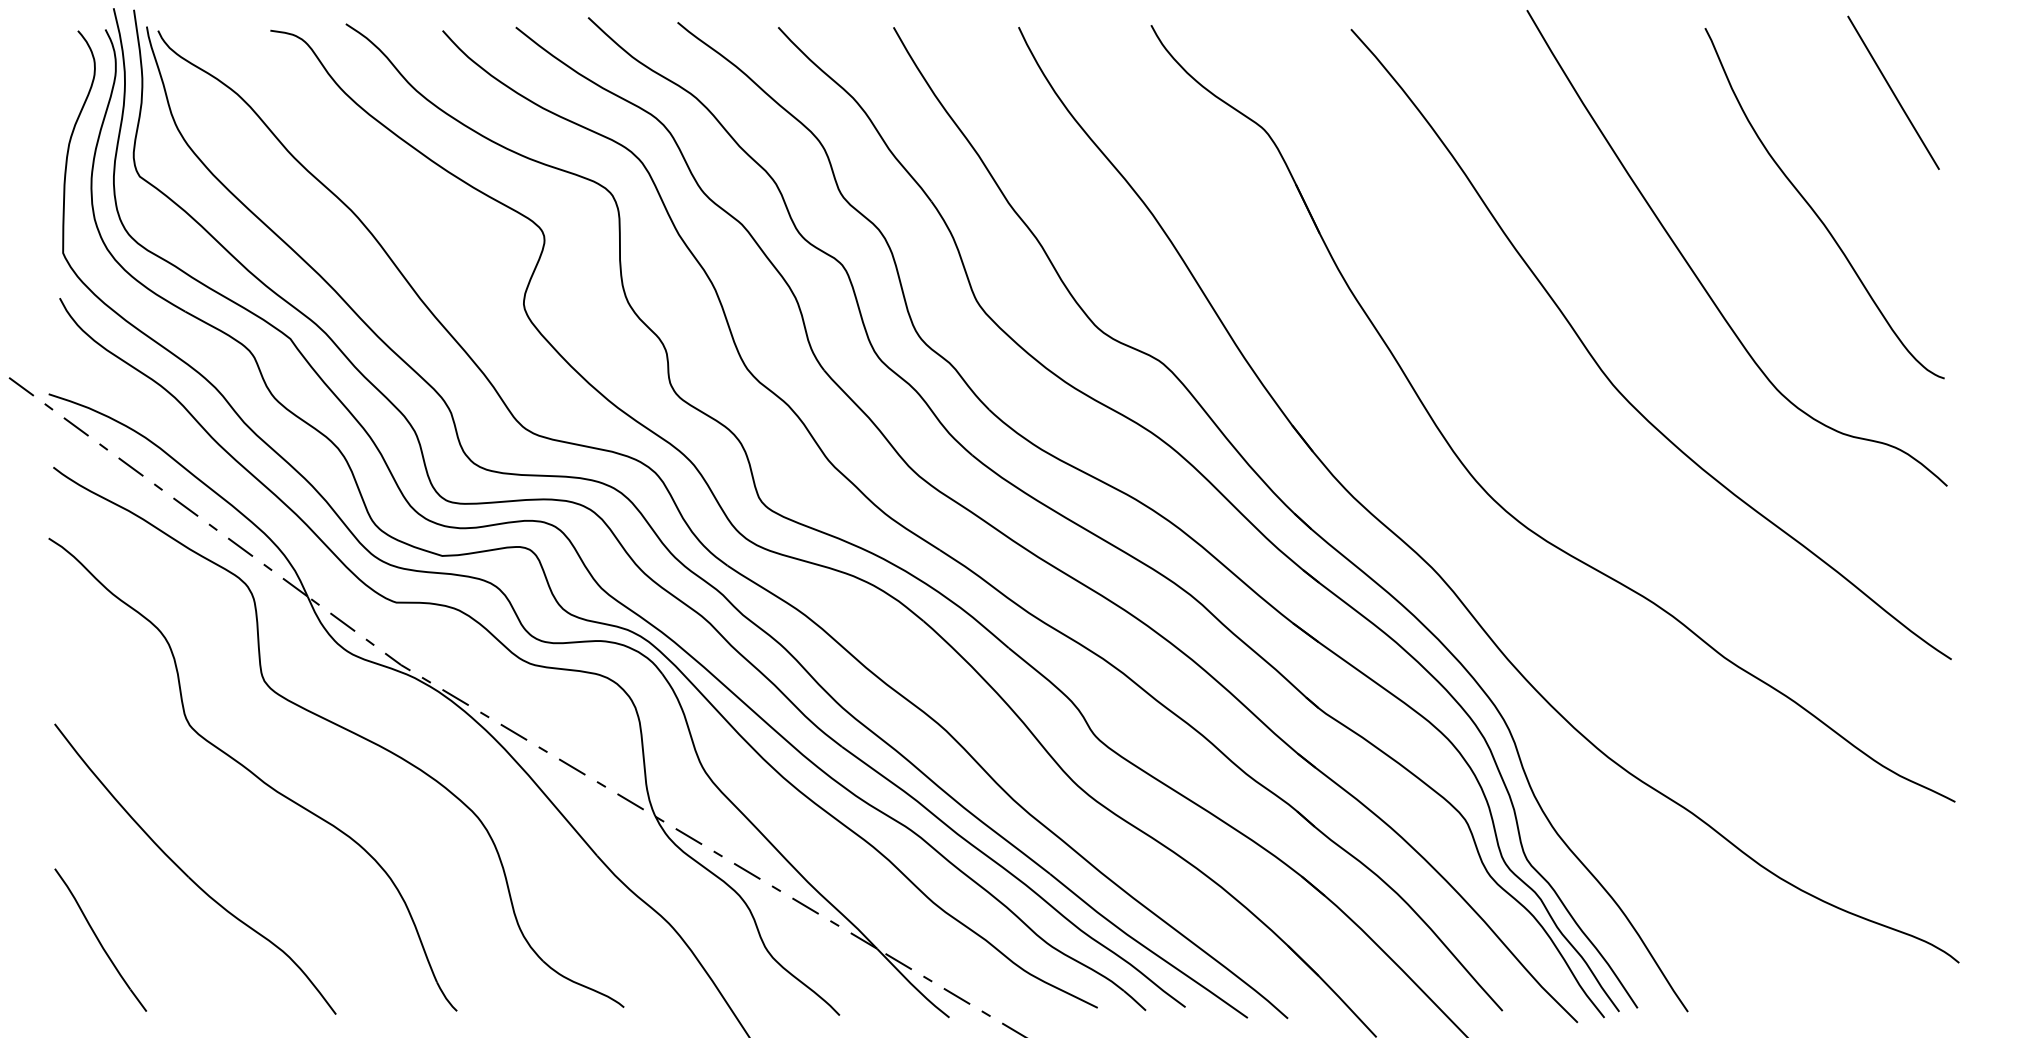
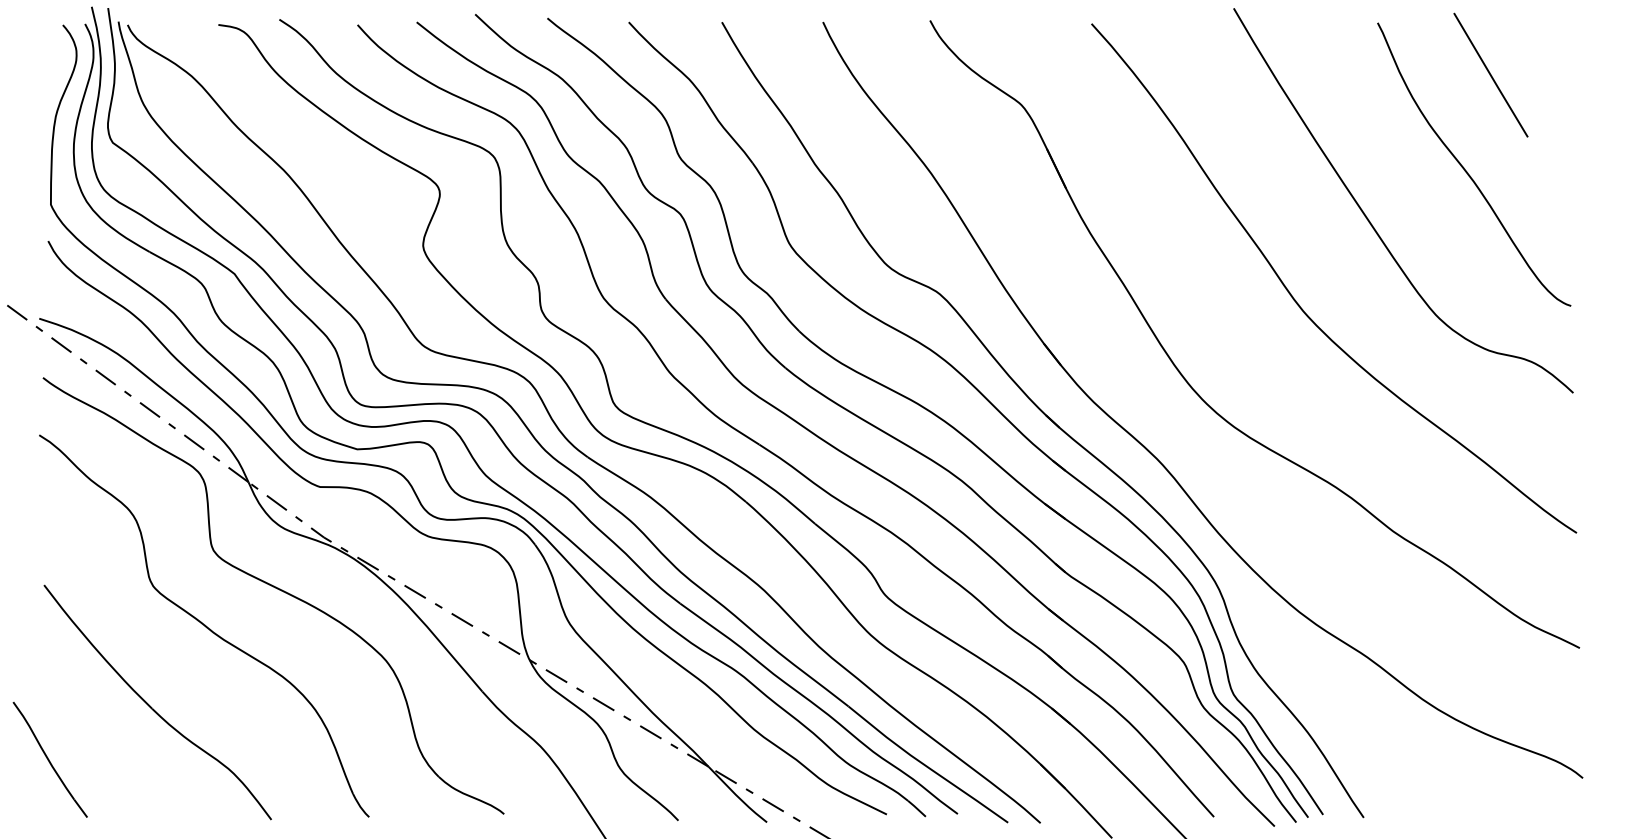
line: (1893, 92) -> (1490, 74), moved
part: (99, 939) -> (49, 759), moved

